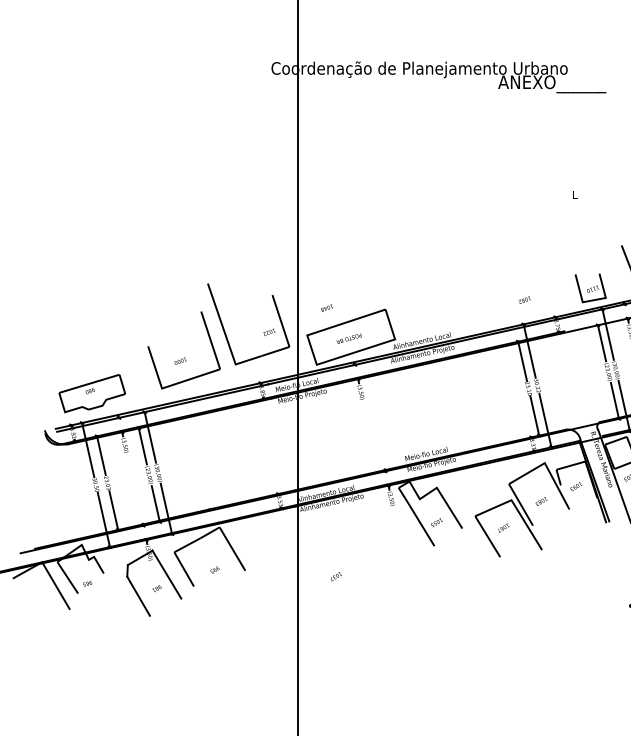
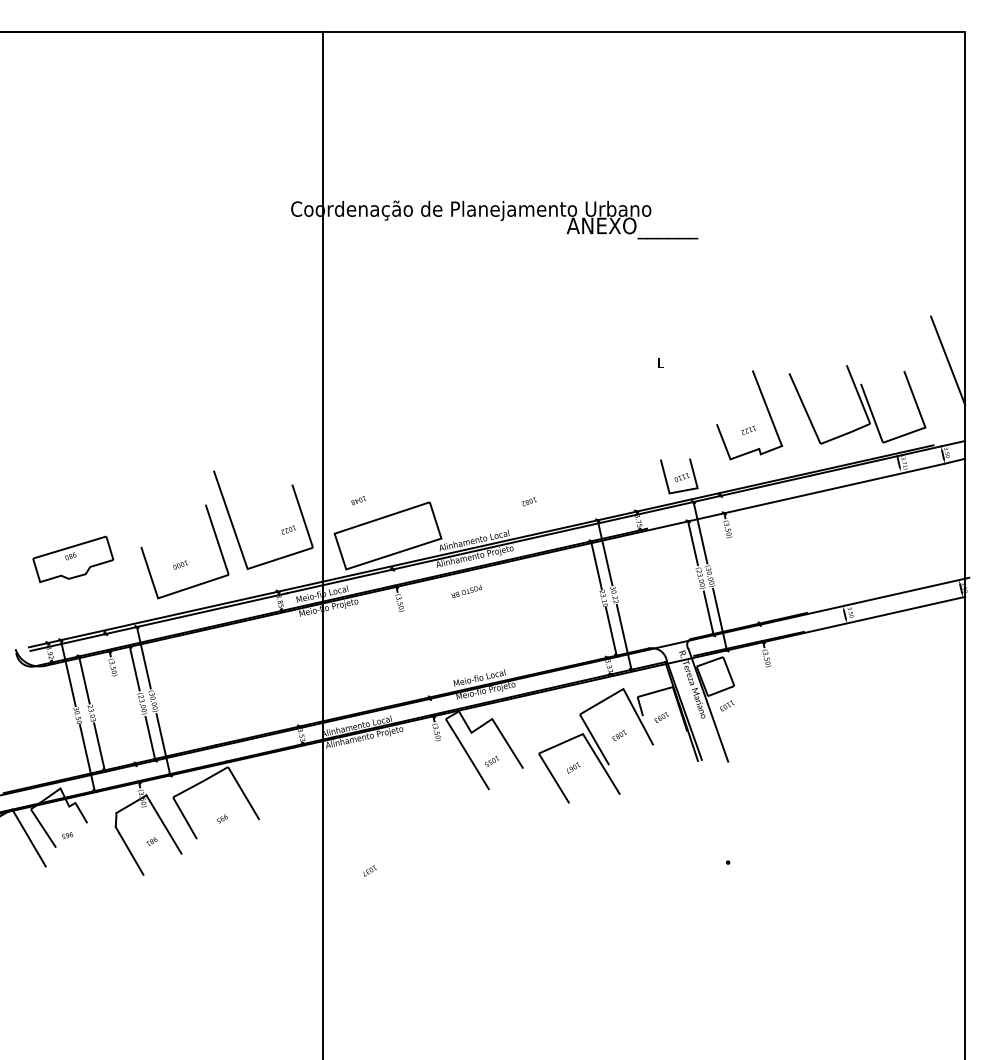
text: (524, 299) -> (528, 501), moved
text: (349, 338) -> (466, 591), moved
part: (92, 393) -> (73, 559), moved
text: (335, 576) -> (369, 870), moved

